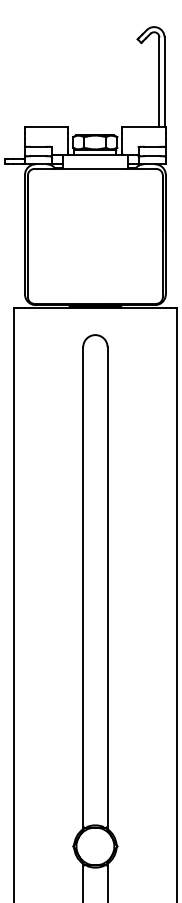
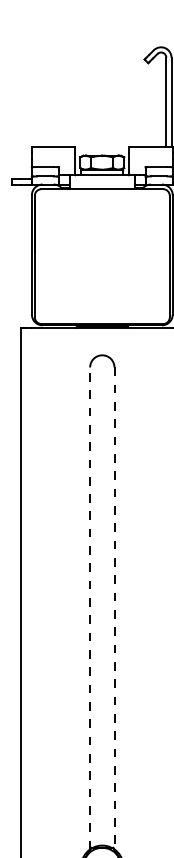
line: (83, 588) -> (90, 608), solid -> dashed
line: (107, 588) -> (114, 608), solid -> dashed

